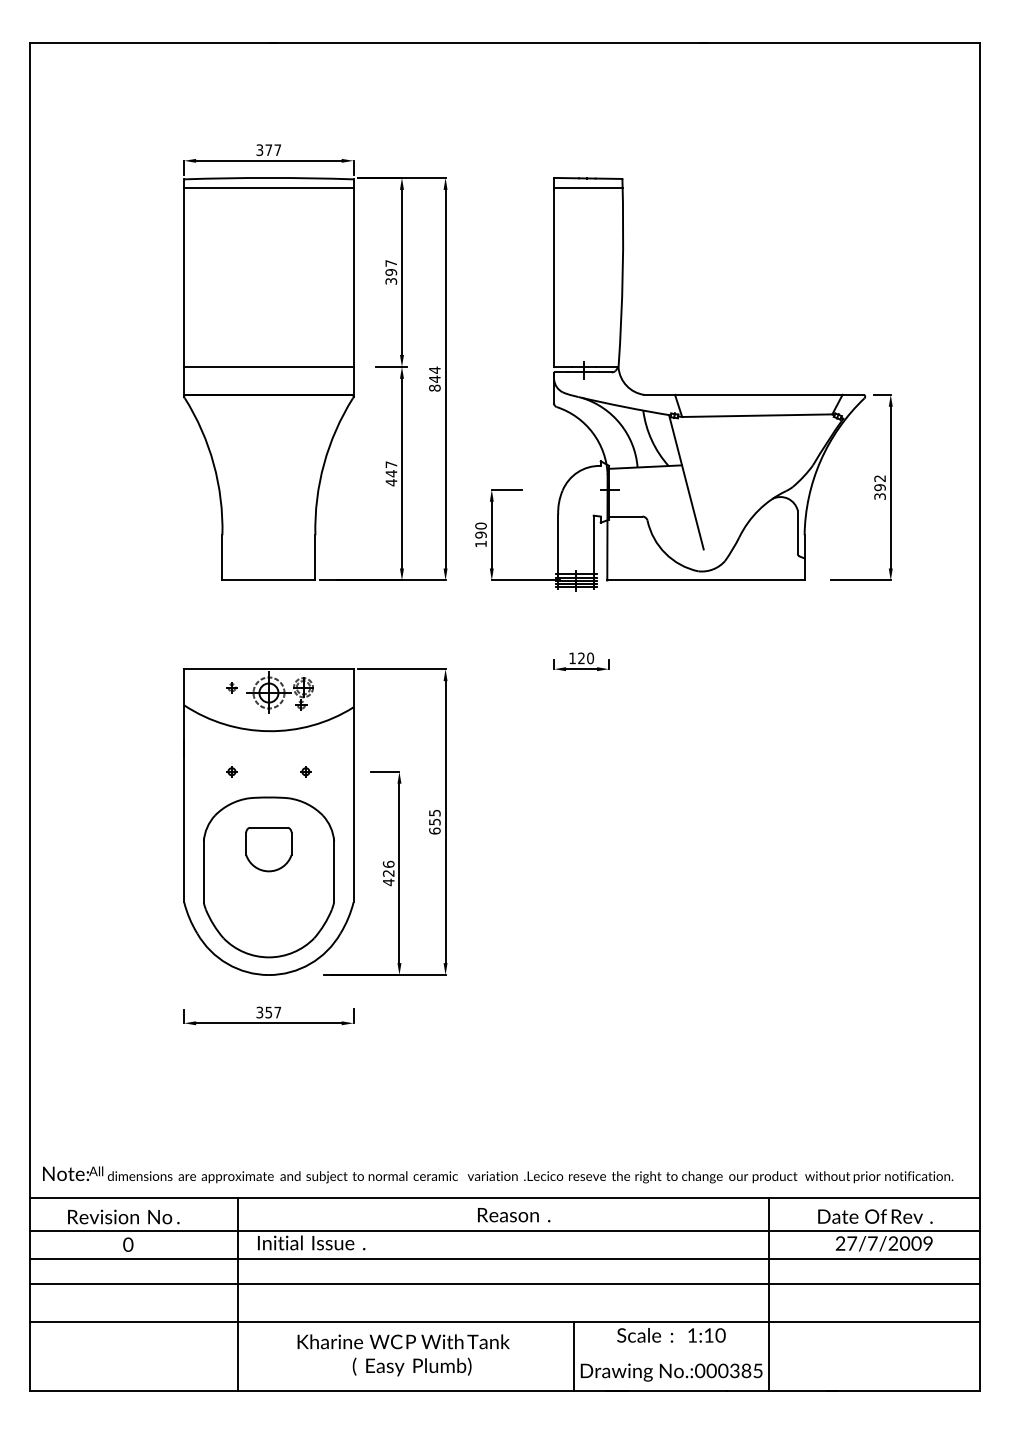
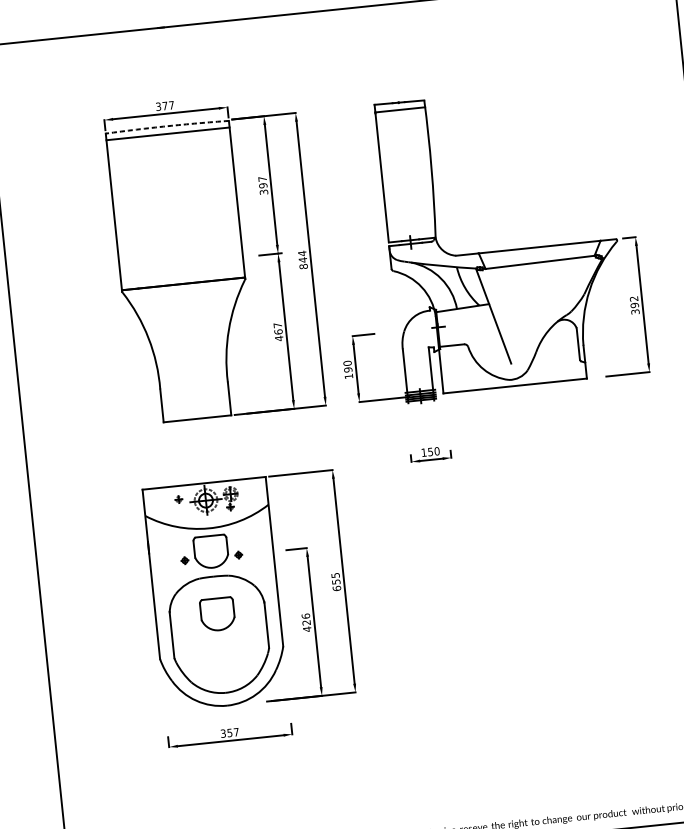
arc: (268, 177) -> (166, 125), solid -> dashed
line: (268, 366) -> (181, 263), removed
text: (391, 473) -> (278, 331), 447 -> 467
text: (581, 658) -> (430, 452), 120 -> 150
part: (268, 763) -> (210, 551), added

